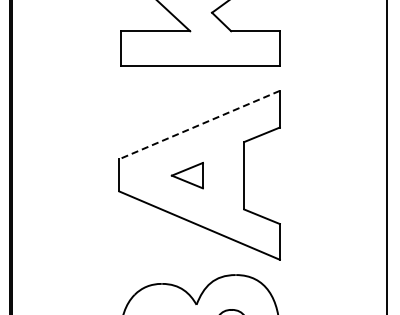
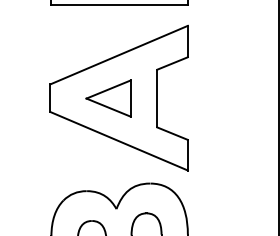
line: (199, 125) -> (119, 55), dashed -> solid
part: (187, 175) -> (108, 98), size x1.67

